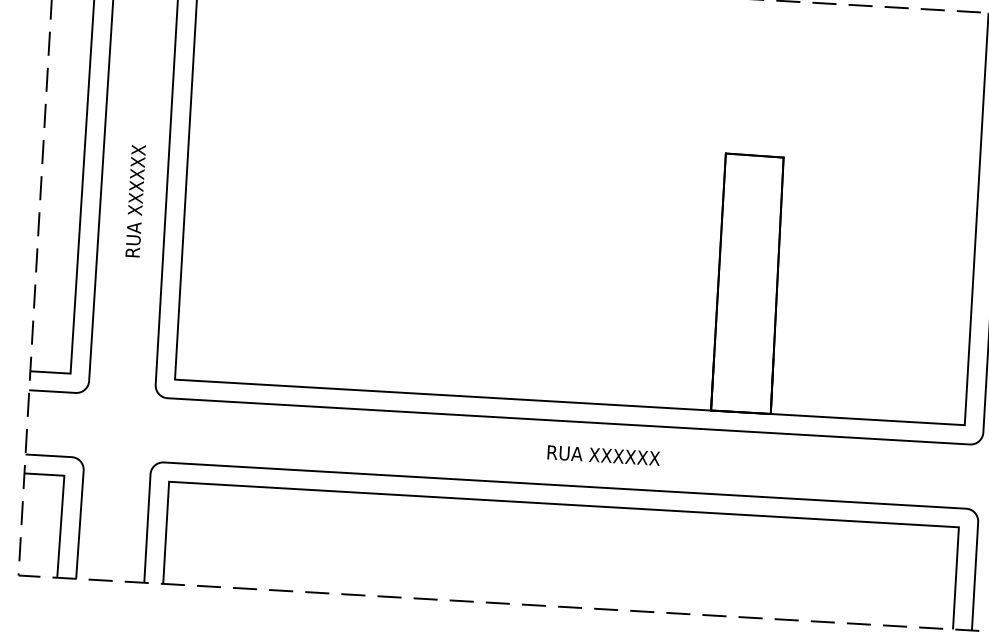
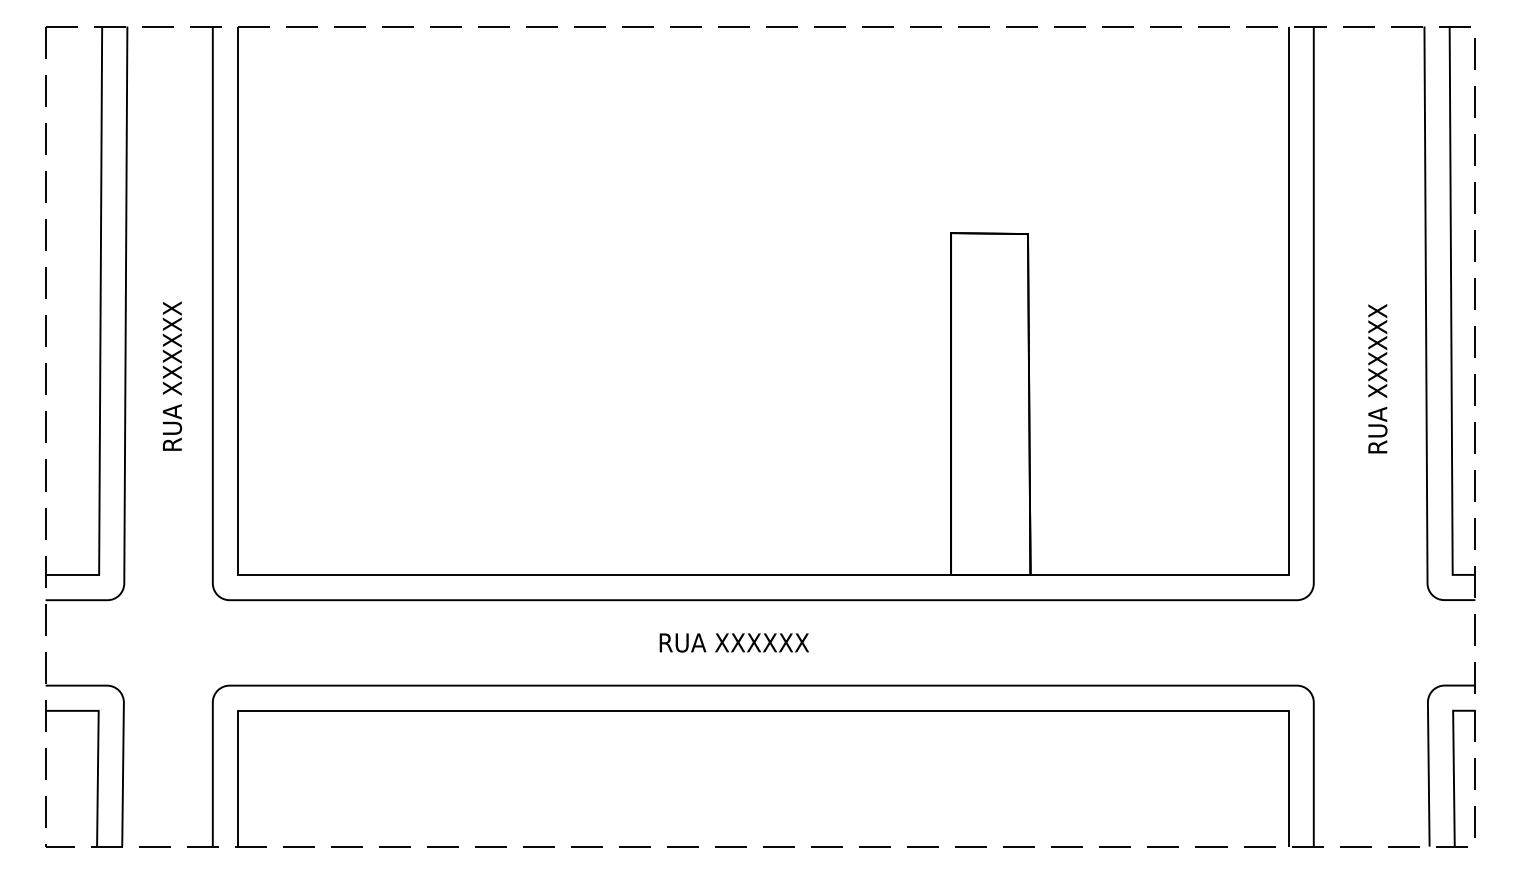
text: (135, 200) -> (172, 375), moved
text: (603, 455) -> (733, 642), moved

